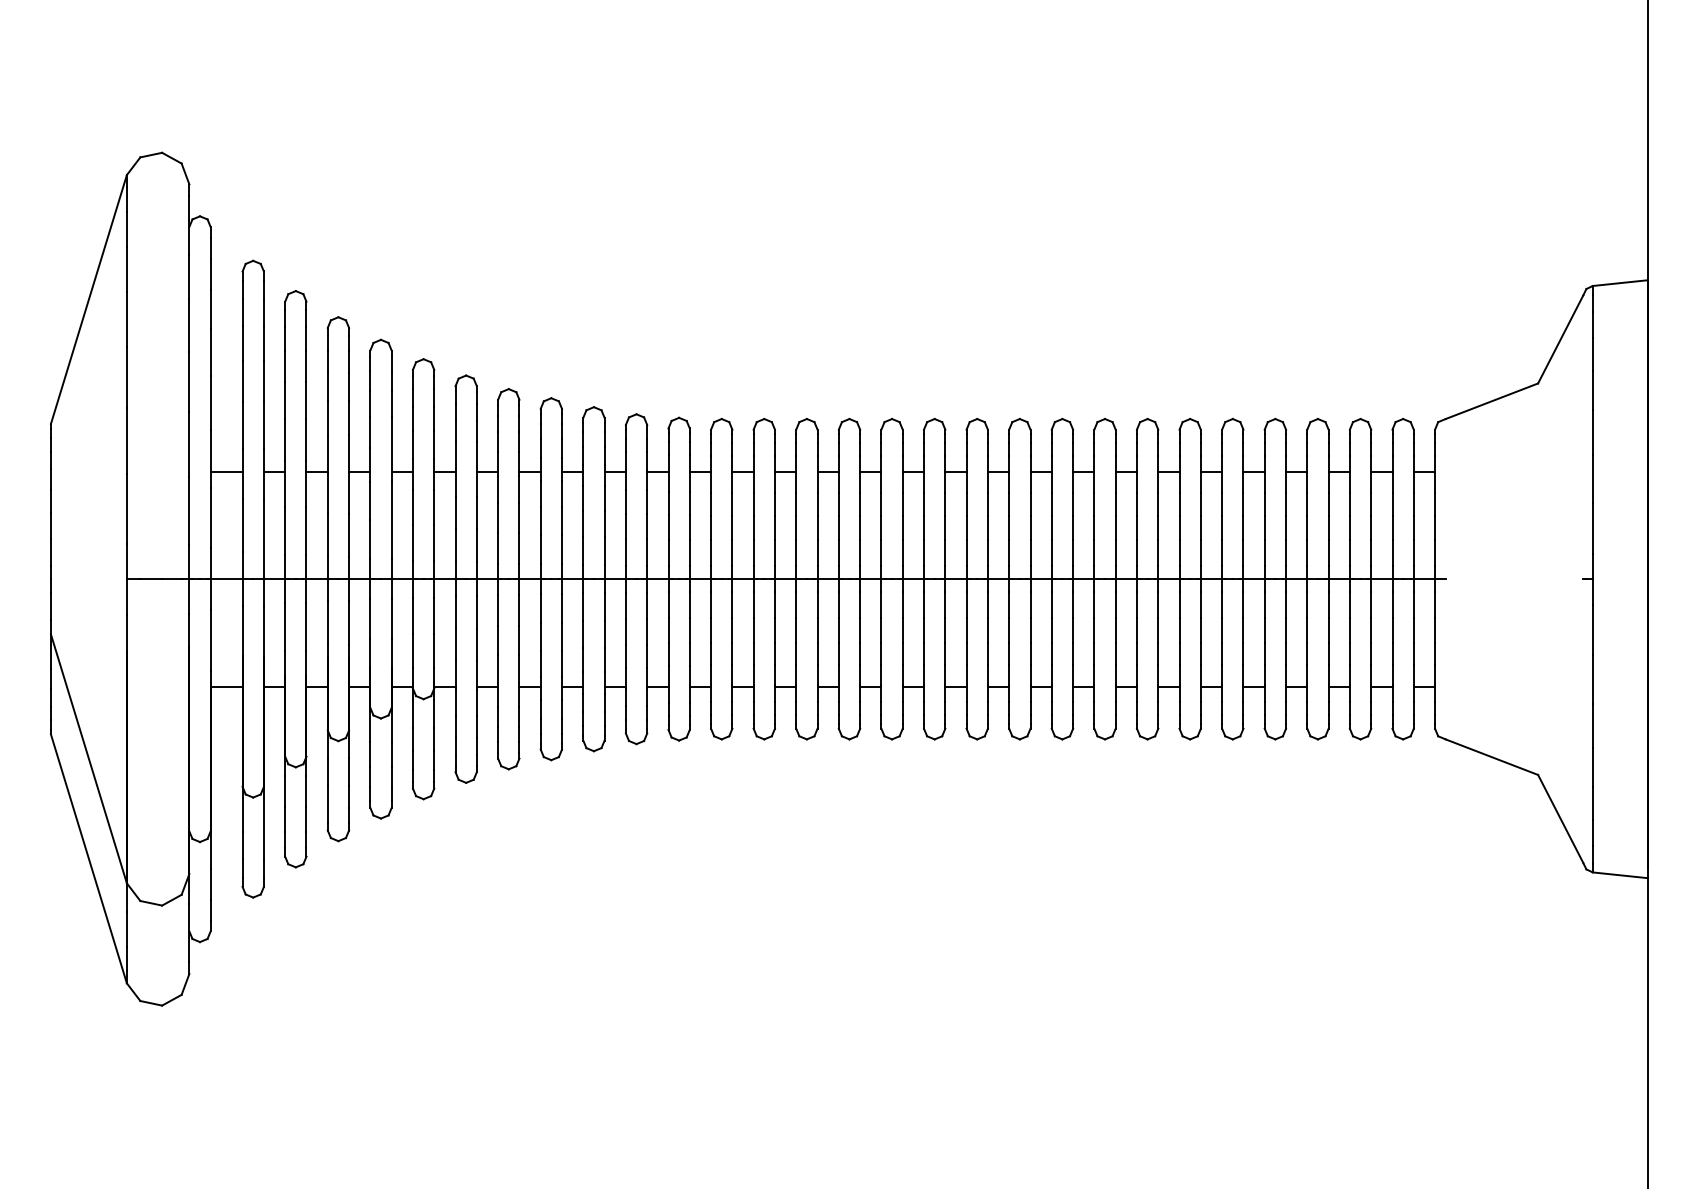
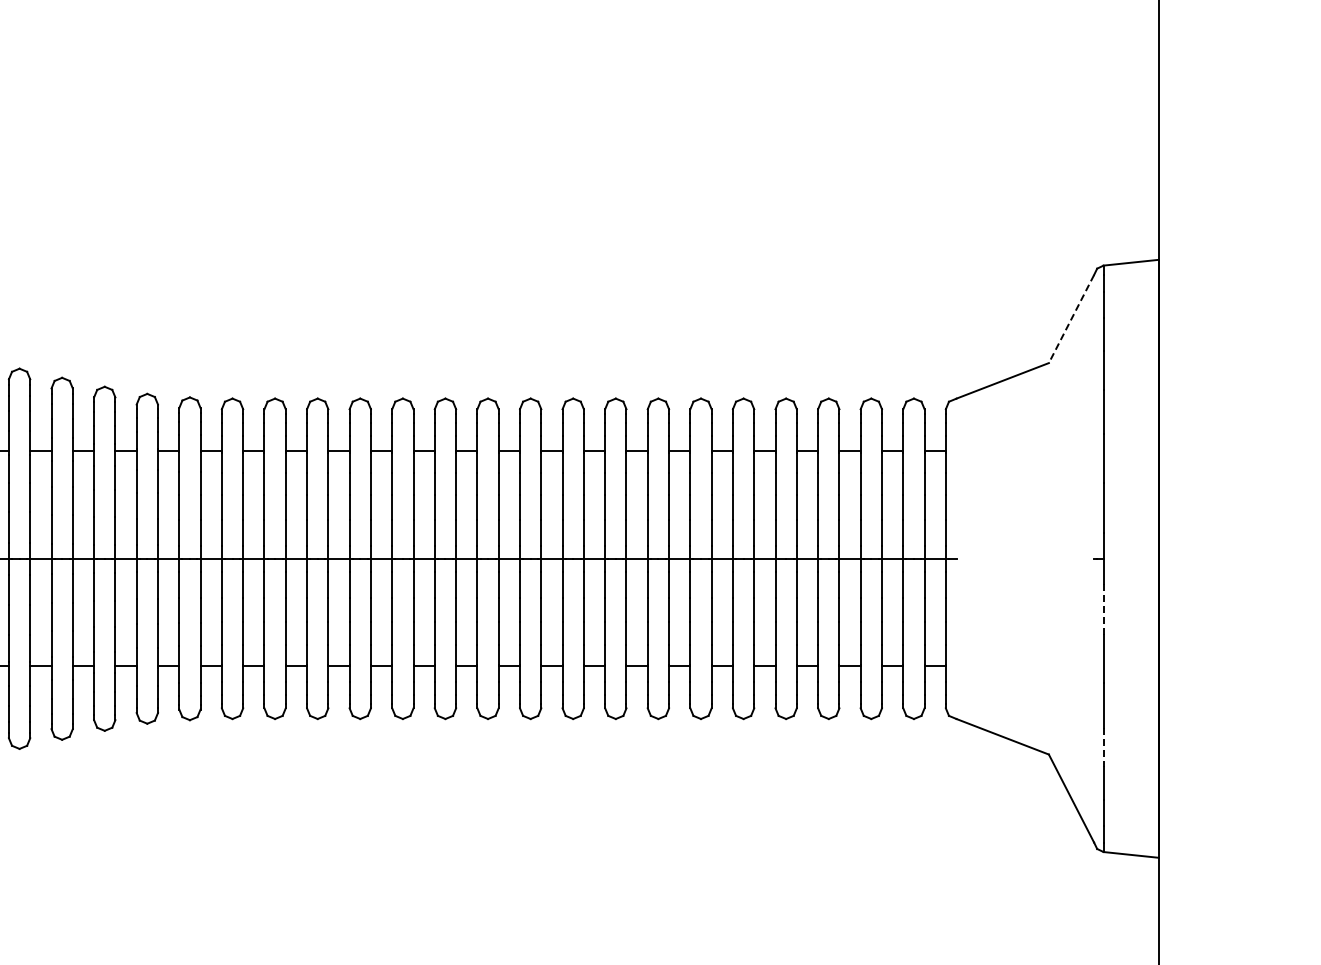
line: (1560, 339) -> (1071, 319), solid -> dashed
line: (1592, 630) -> (1103, 610), solid -> dashed
line: (1592, 767) -> (1103, 747), solid -> dashed

